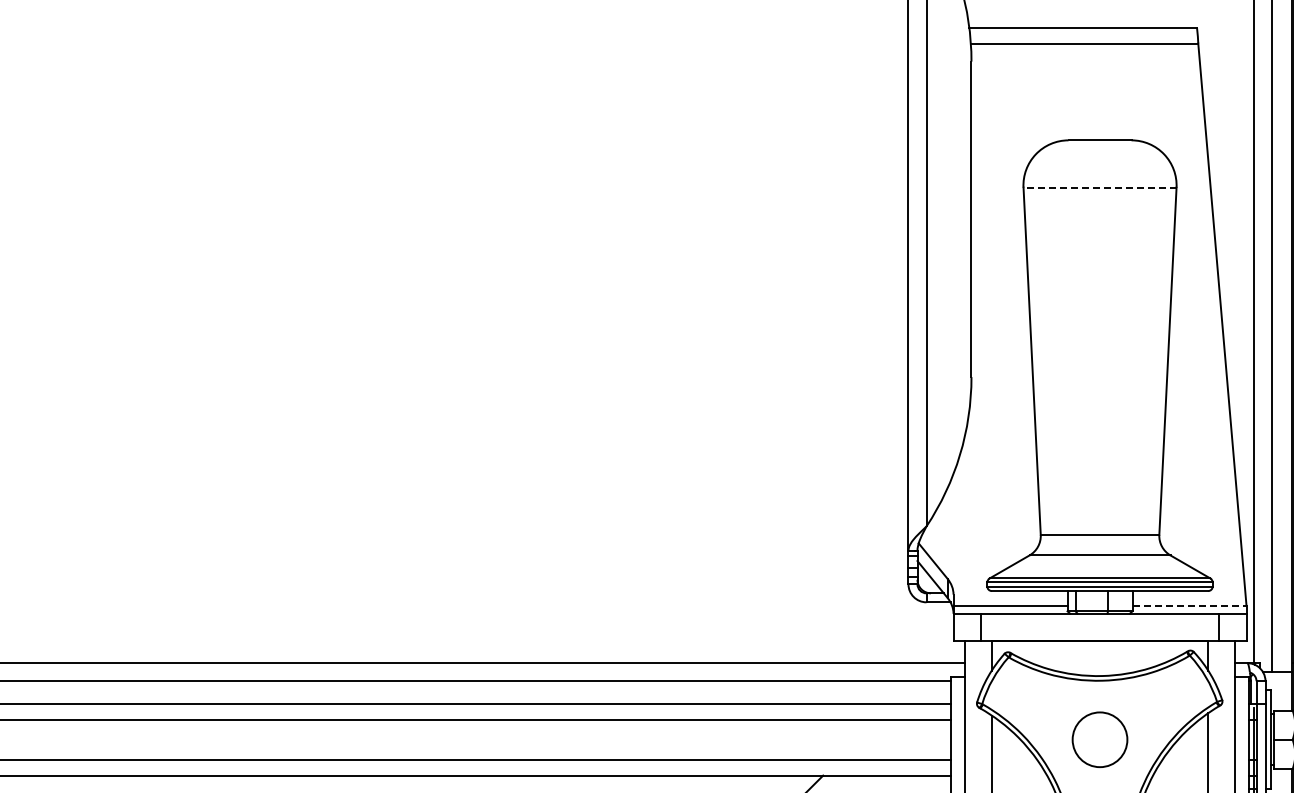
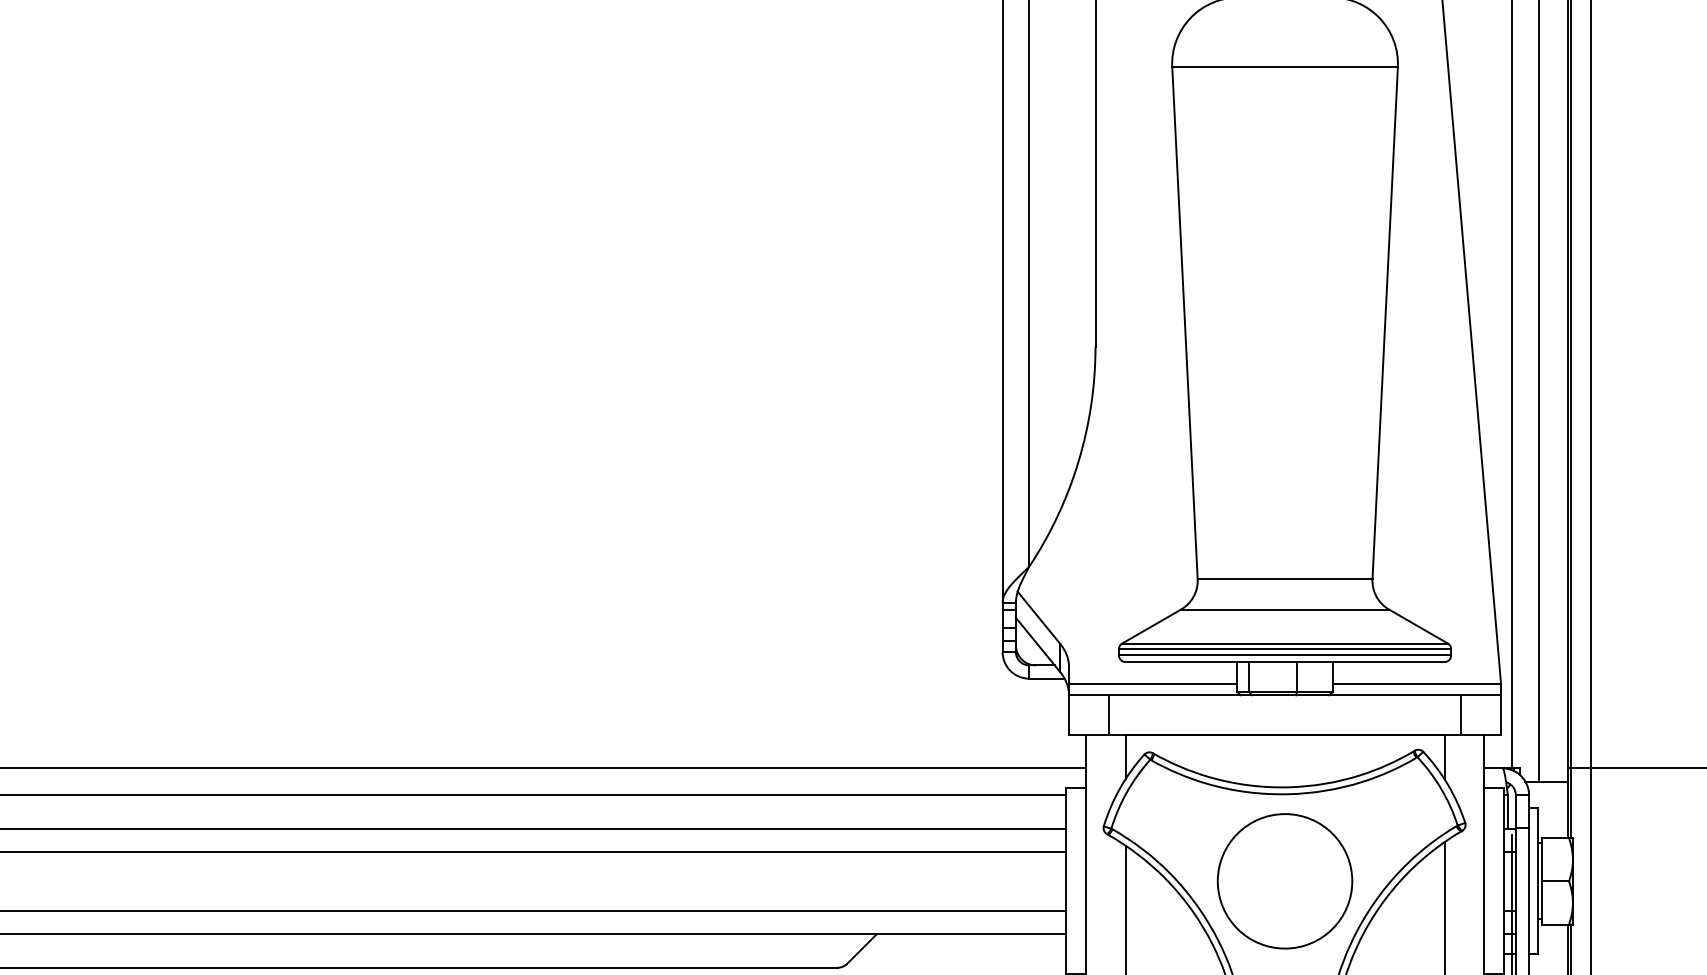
line: (1100, 187) -> (1285, 67), dashed -> solid
line: (1189, 605) -> (1416, 683), dashed -> solid
circle: (1099, 739) -> (1284, 880), size x1.67

